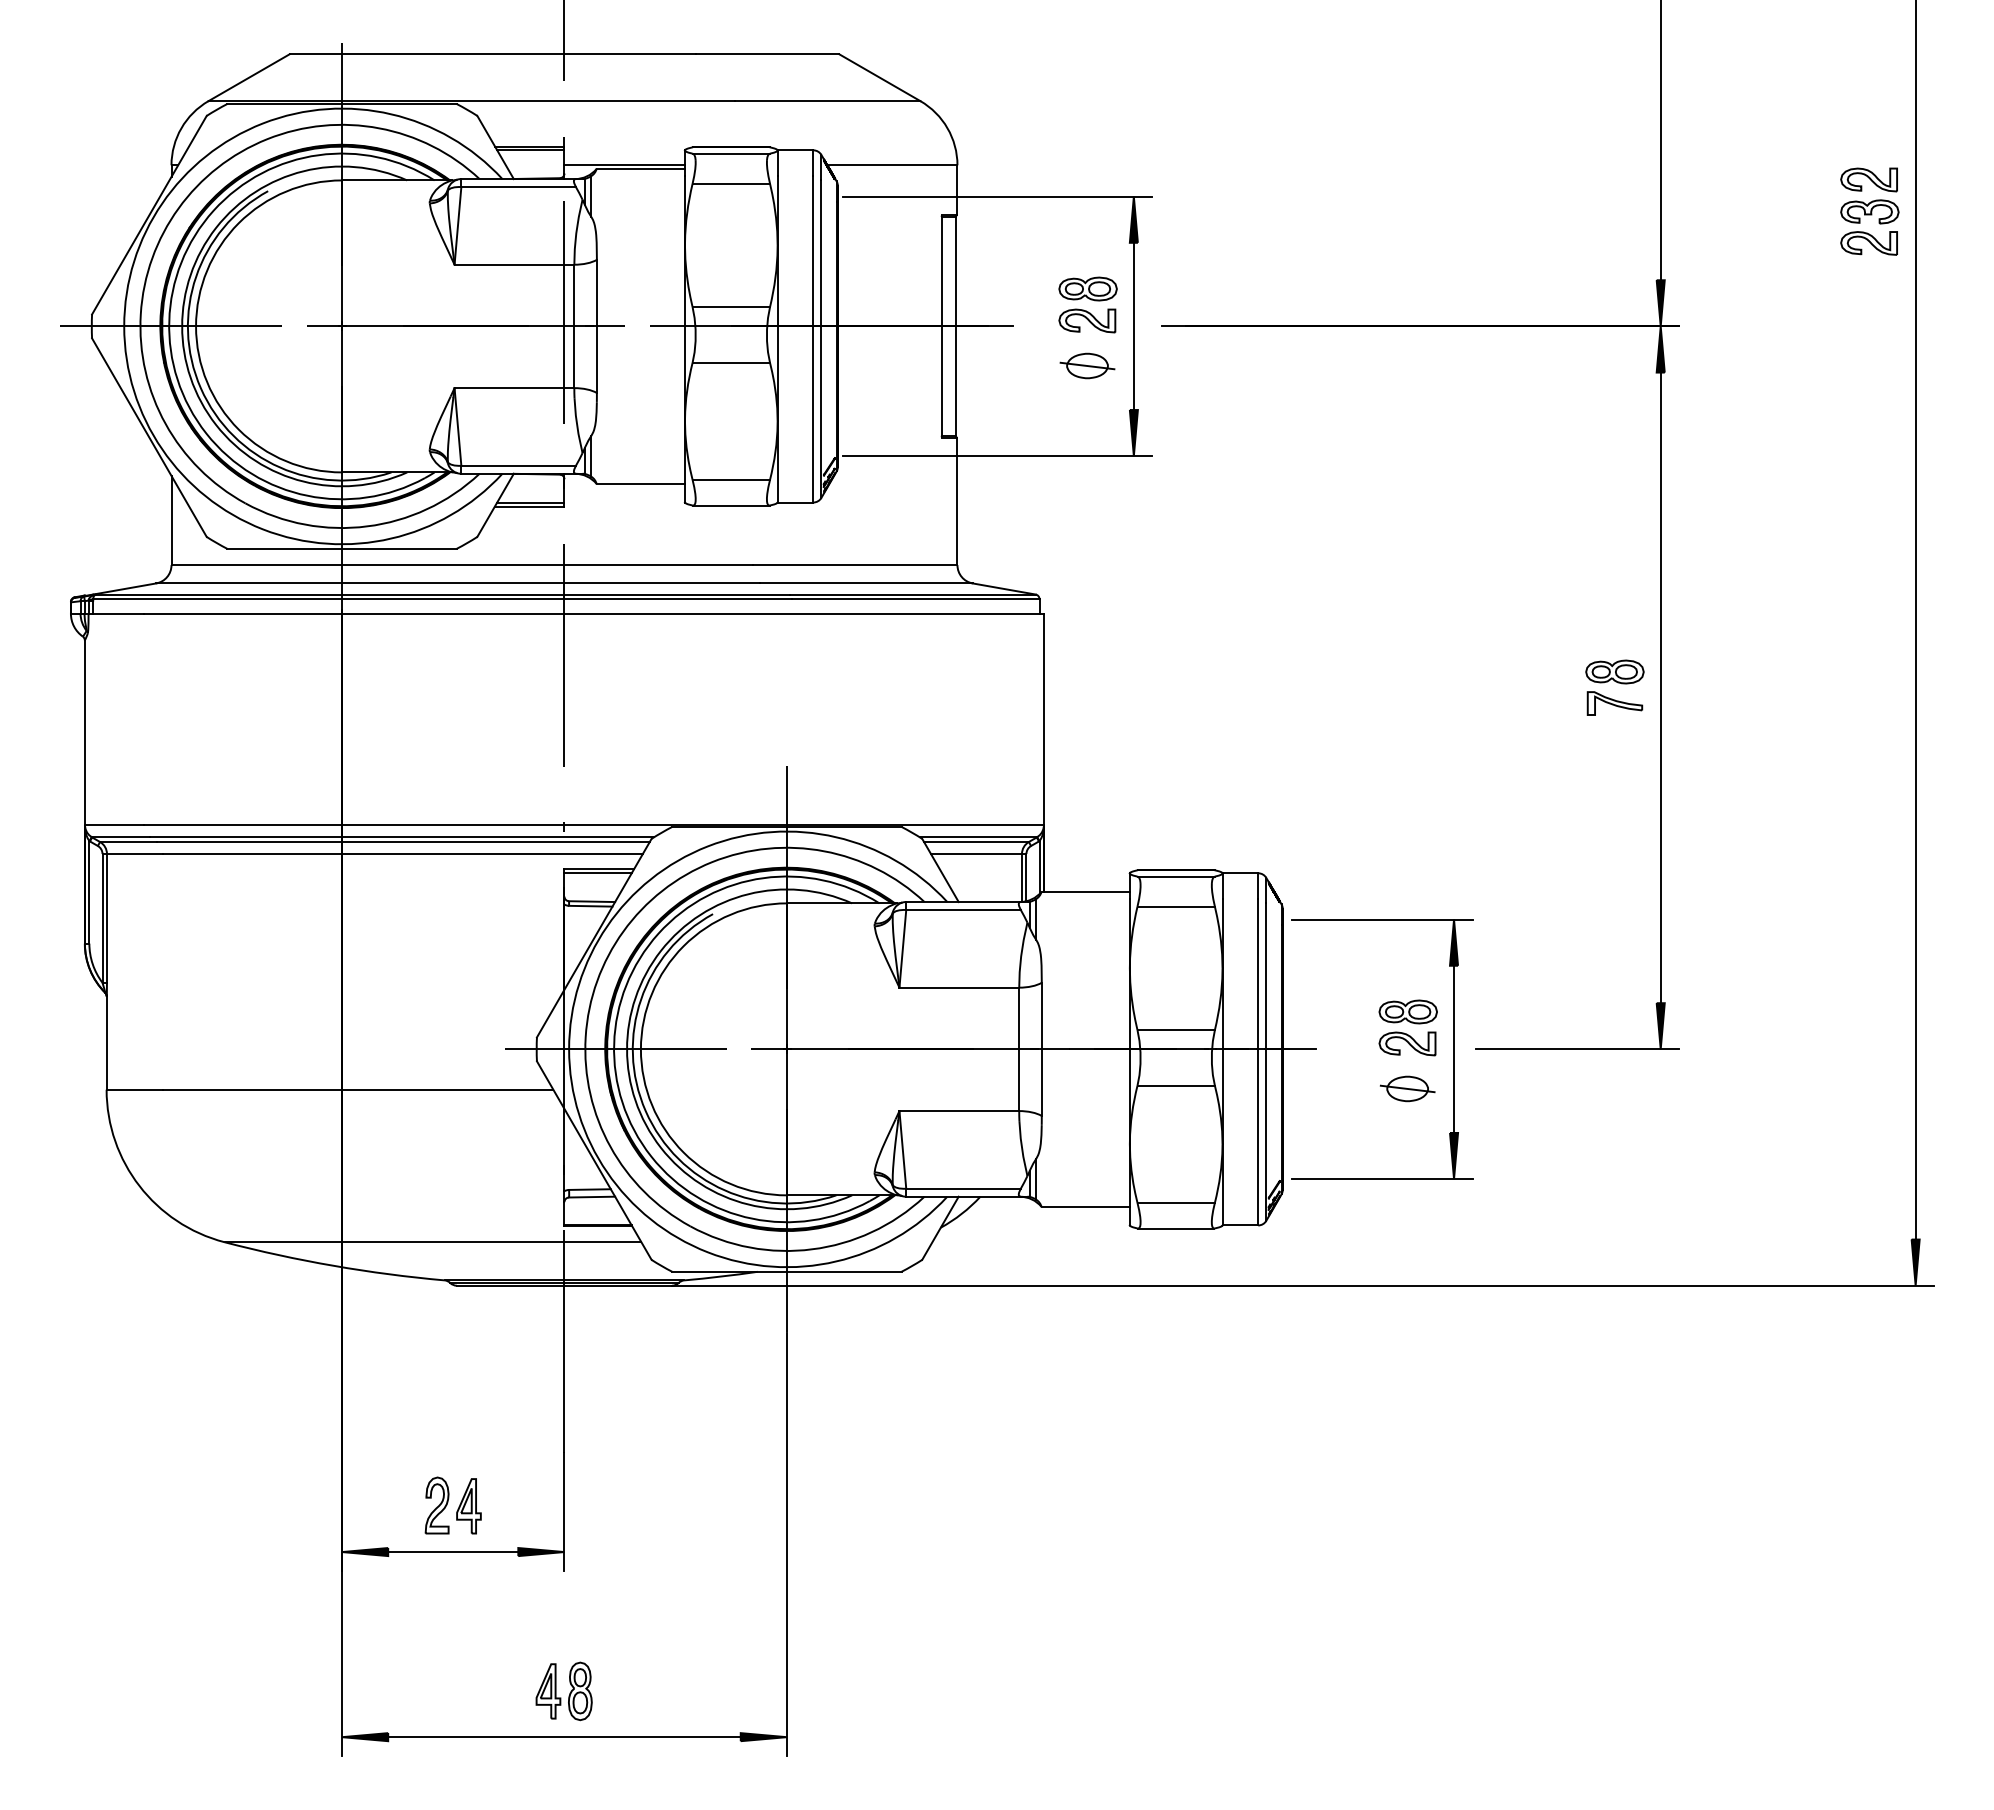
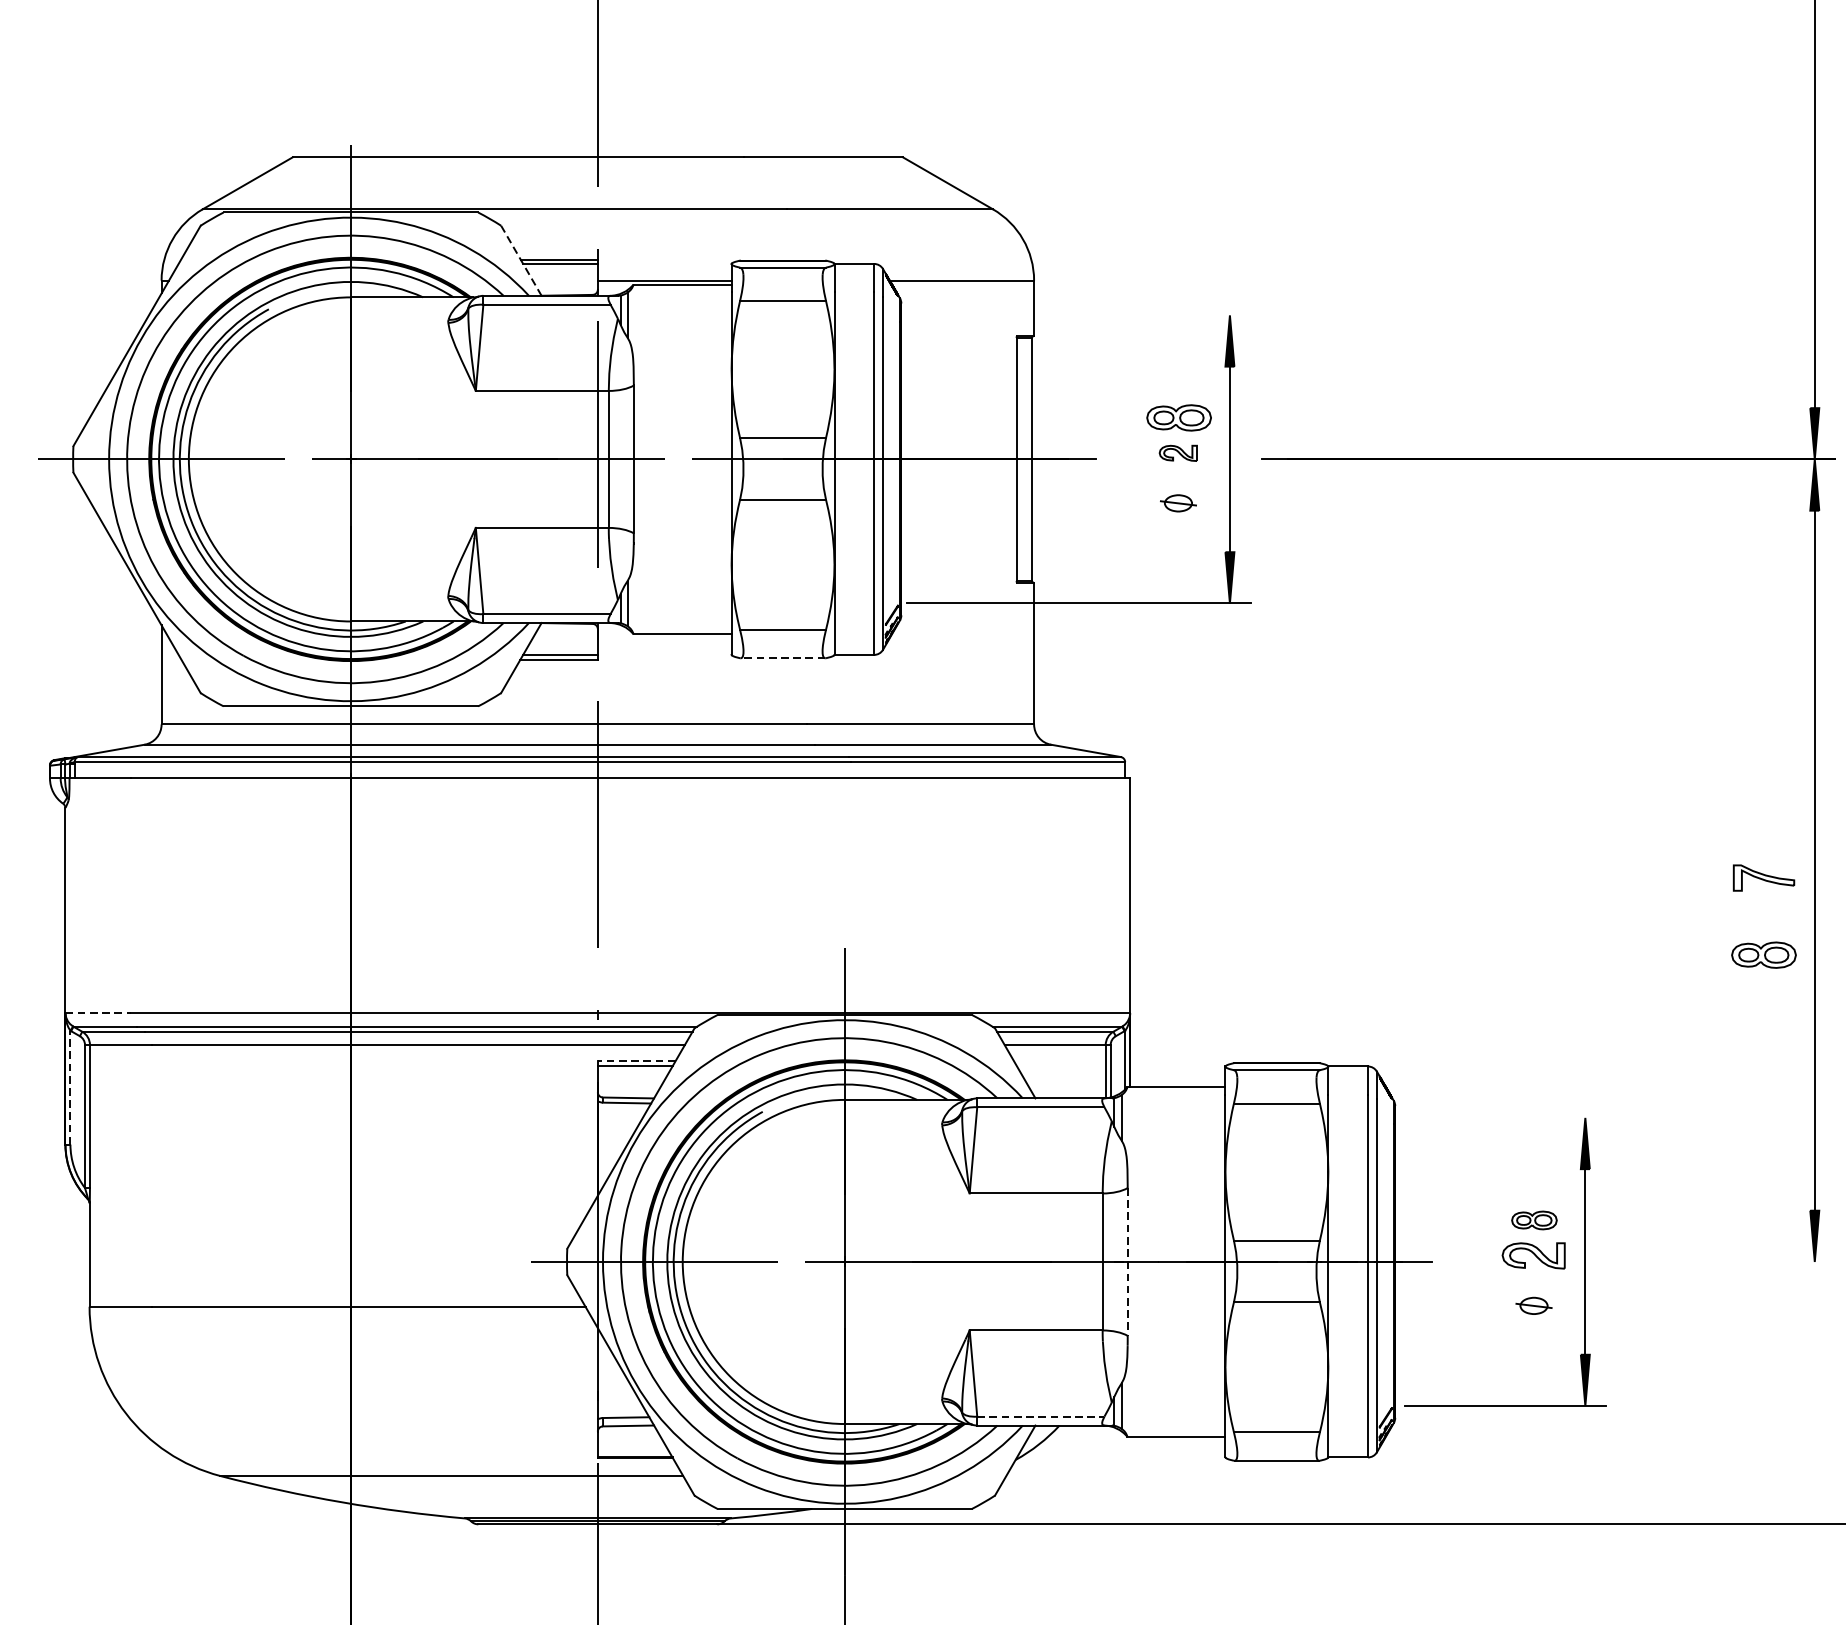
line: (495, 147) -> (521, 260), solid -> dashed
line: (997, 196) -> (1078, 315), removed
part: (1087, 320) -> (1178, 452), size x0.6
part: (1087, 365) -> (1178, 502), size x0.6
line: (730, 505) -> (782, 658), solid -> dashed
part: (1614, 671) -> (1763, 954), moved
line: (114, 825) -> (98, 1013), solid -> dashed
line: (599, 868) -> (636, 1061), solid -> dashed
line: (89, 891) -> (70, 1086), solid -> dashed
line: (1381, 919) -> (1504, 1117), removed
part: (1407, 1011) -> (1533, 1219), size x0.7
line: (1041, 1049) -> (1127, 1262), solid -> dashed
line: (1577, 1049) -> (1722, 1262), removed
part: (1407, 1088) -> (1533, 1305), size x0.6
line: (964, 1188) -> (1041, 1416), solid -> dashed

